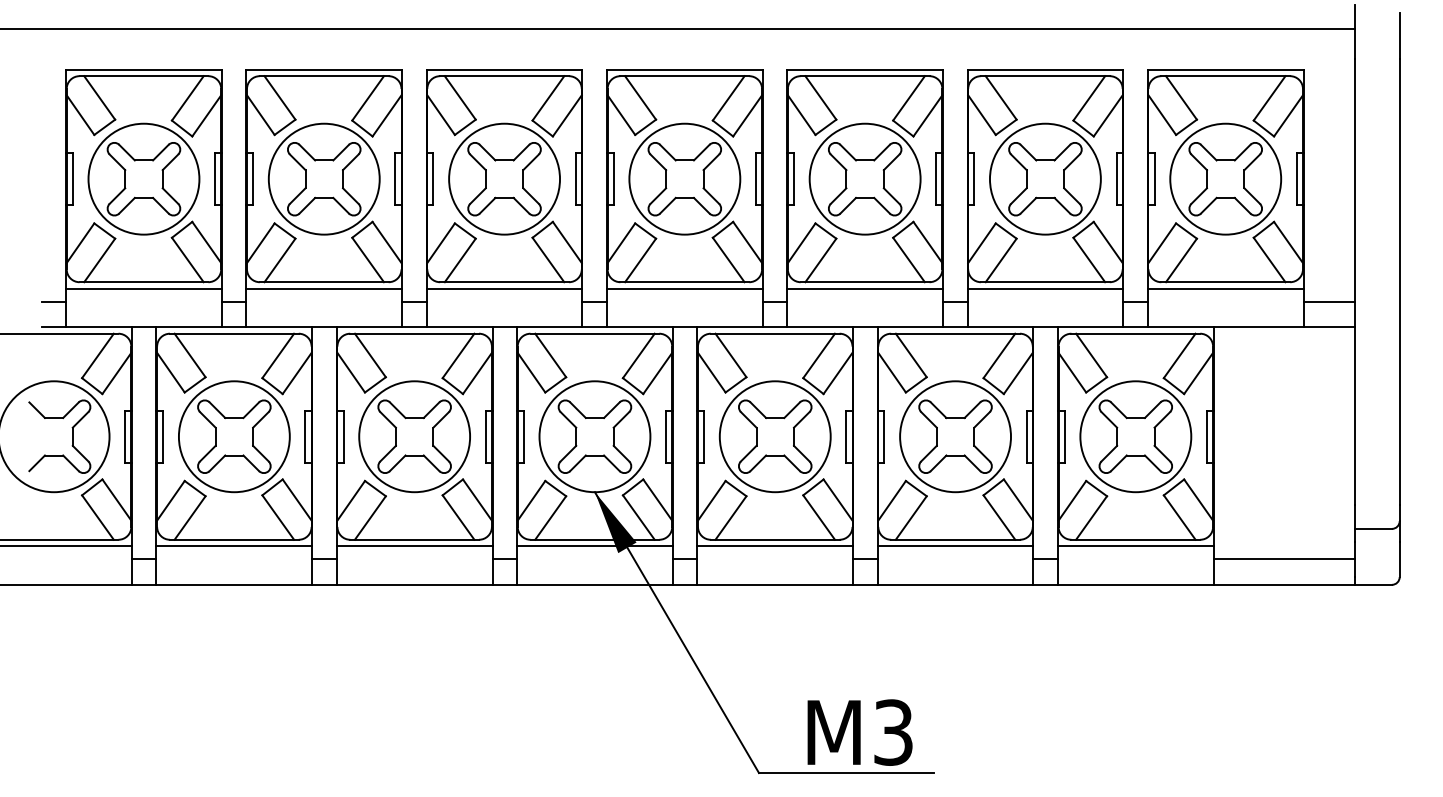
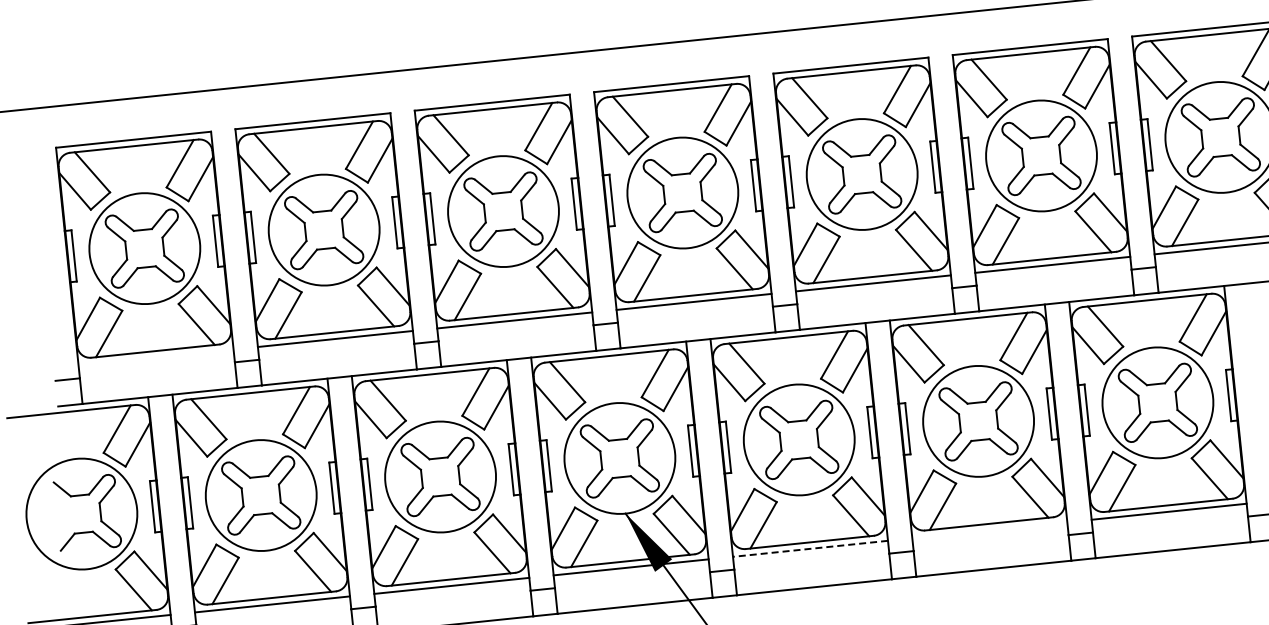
line: (143, 288) -> (155, 357), removed
line: (775, 546) -> (810, 549), solid -> dashed
line: (955, 546) -> (989, 530), removed

